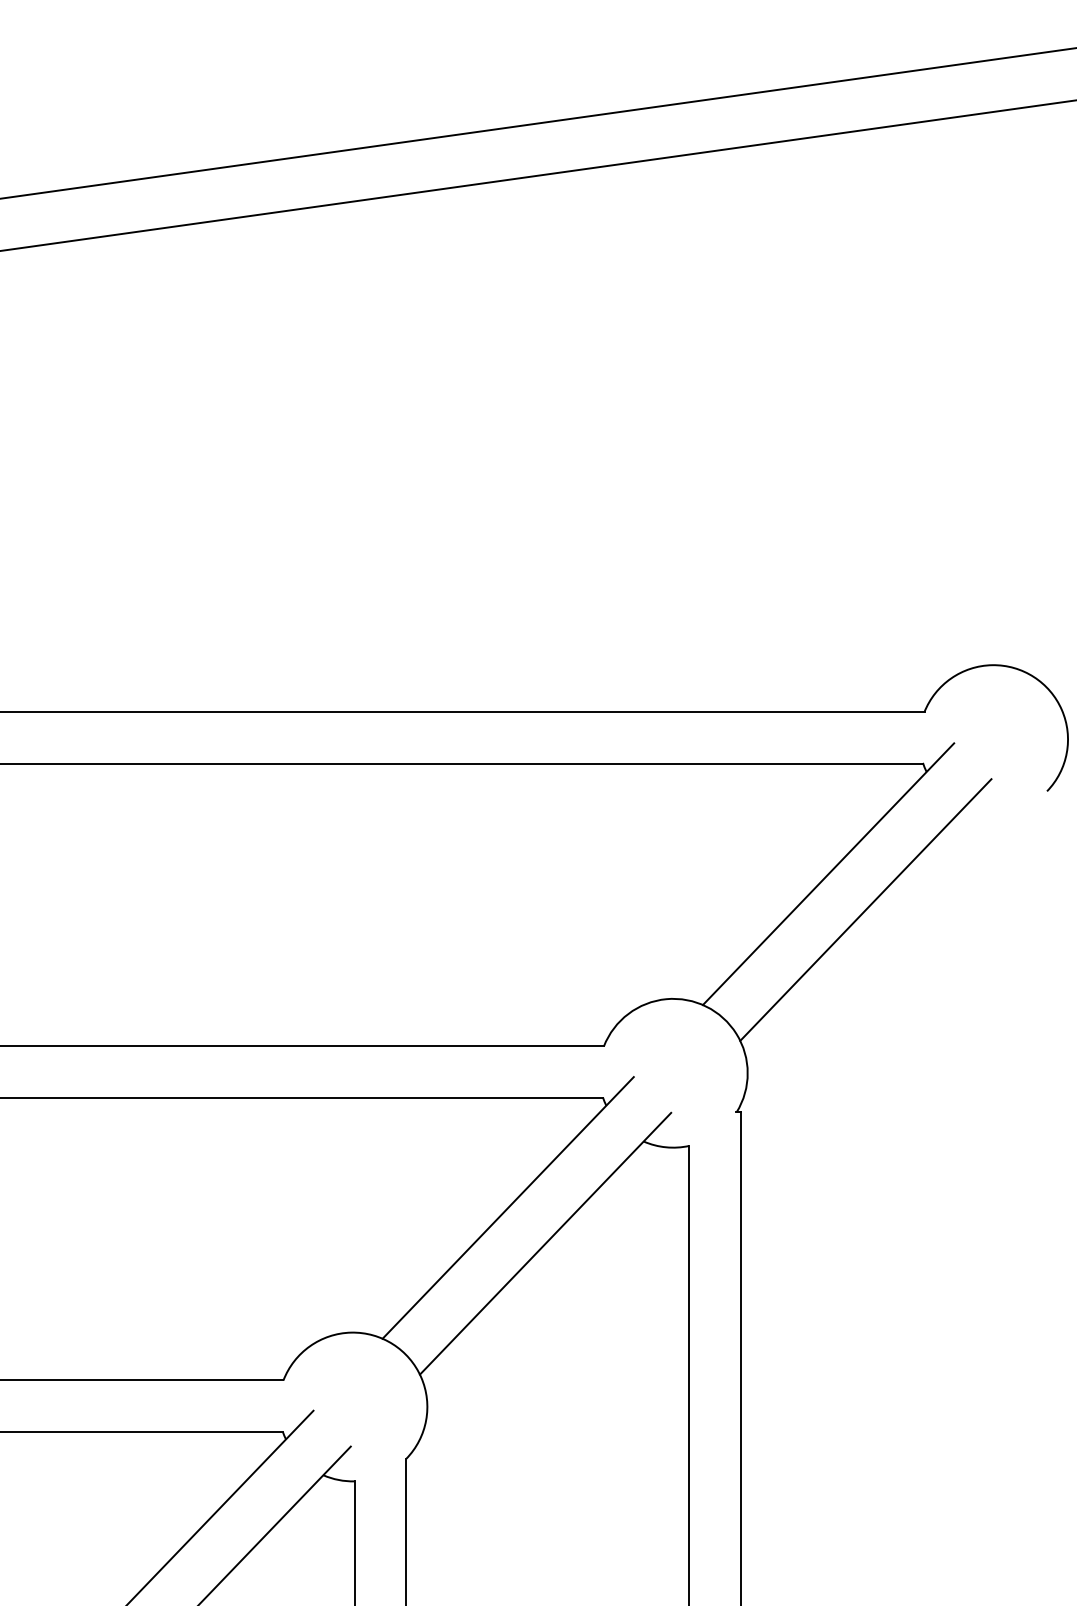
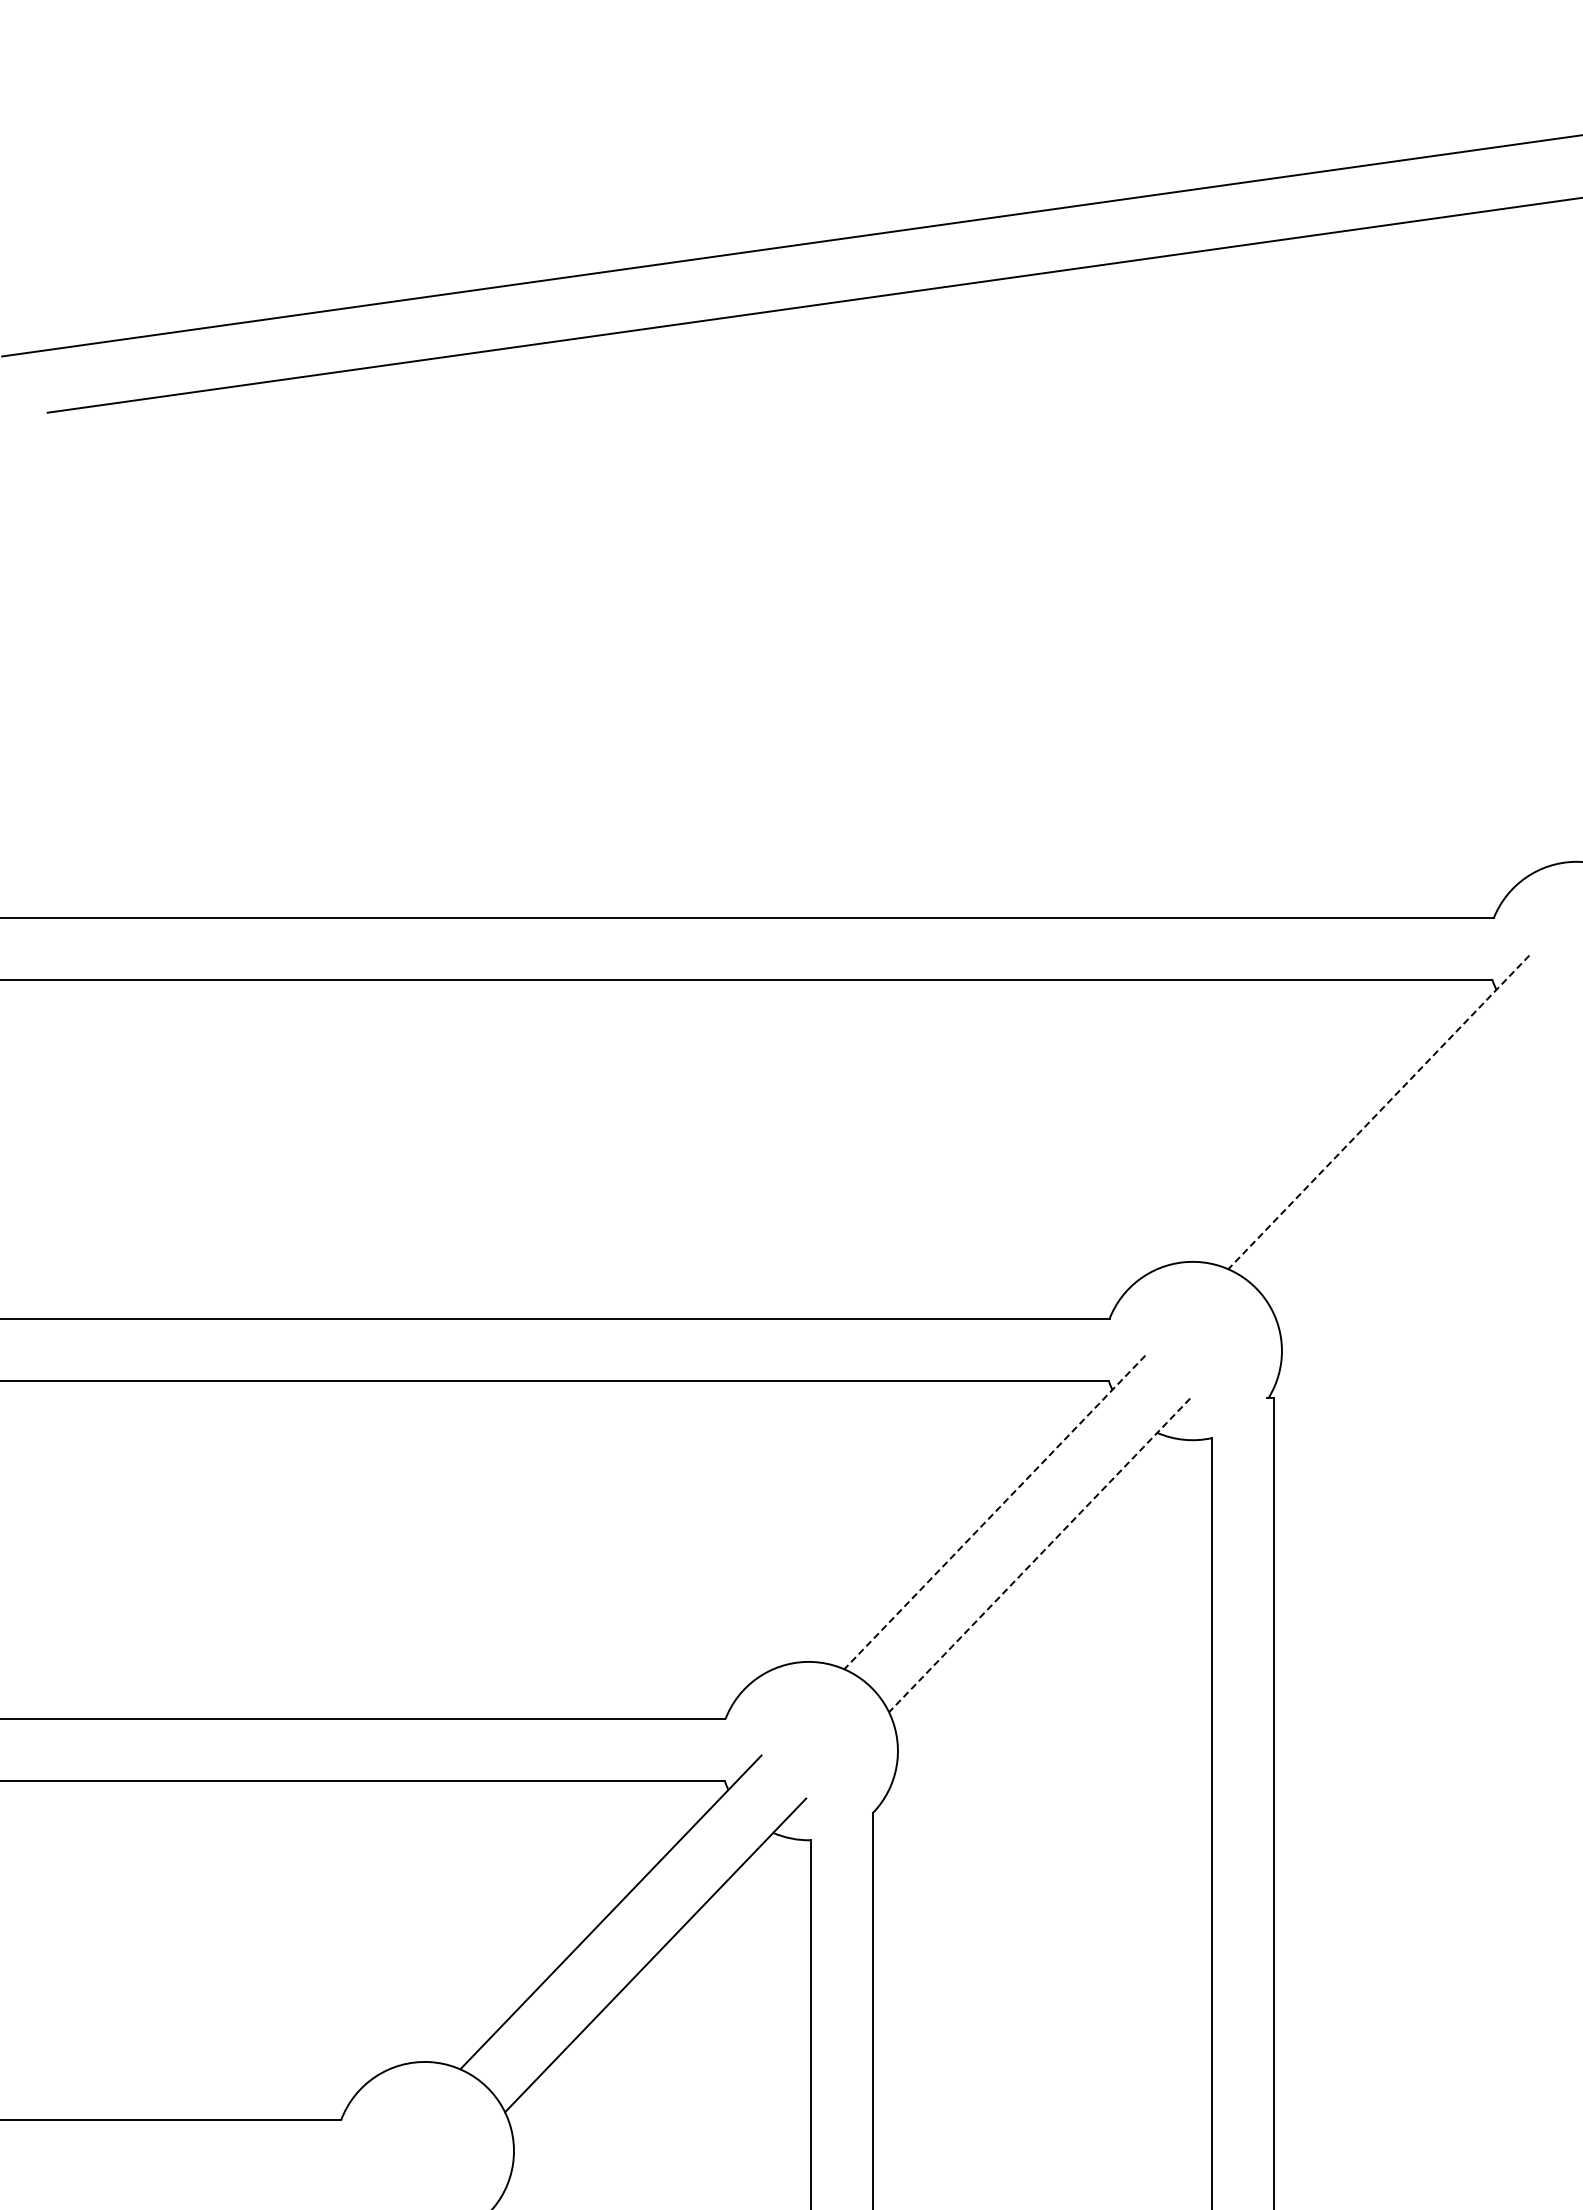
line: (828, 874) -> (1378, 1112), solid -> dashed
line: (865, 910) -> (1423, 1155), removed
line: (507, 1207) -> (994, 1512), solid -> dashed
line: (545, 1243) -> (1039, 1555), solid -> dashed

